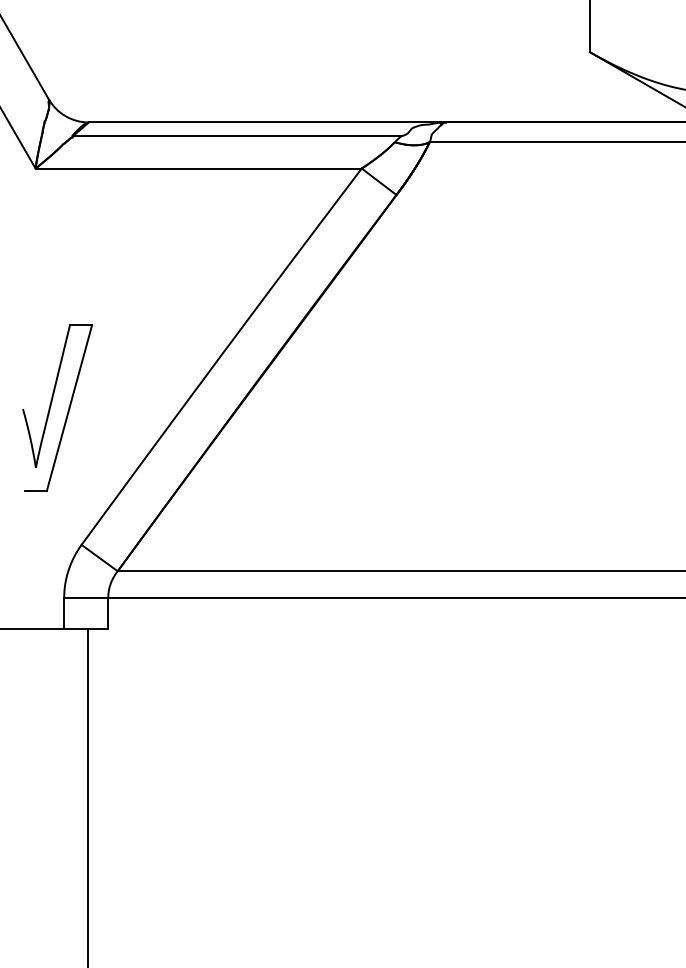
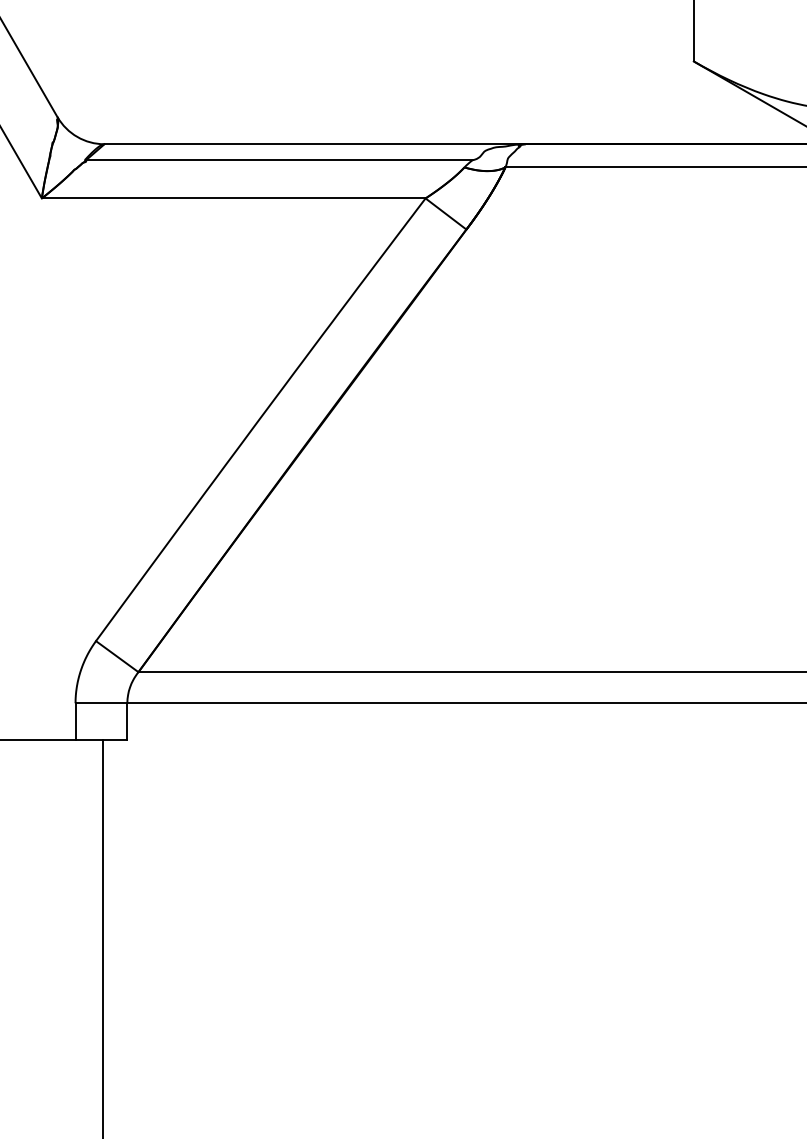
part: (51, 405) -> (60, 477), removed

